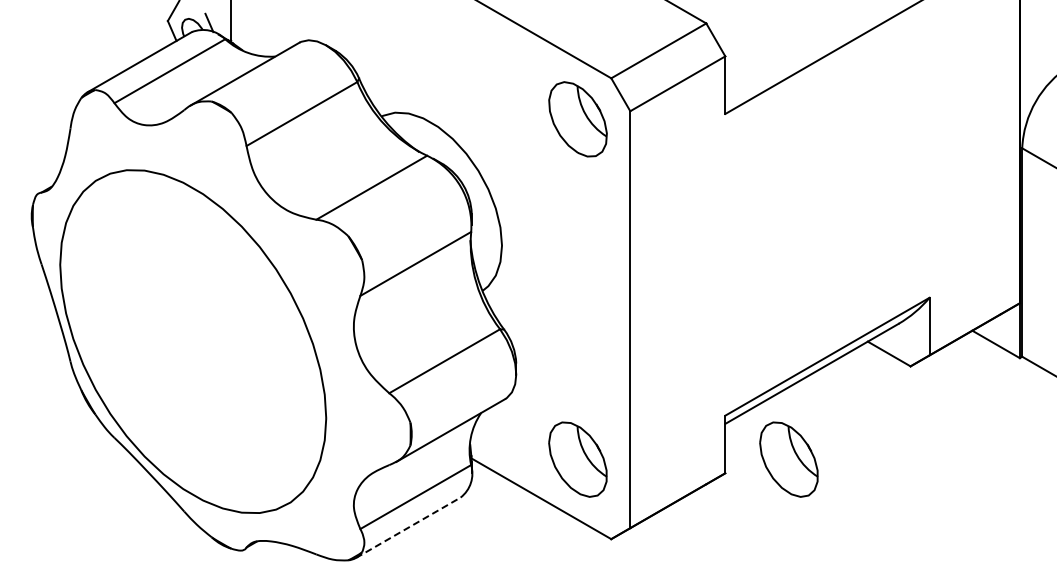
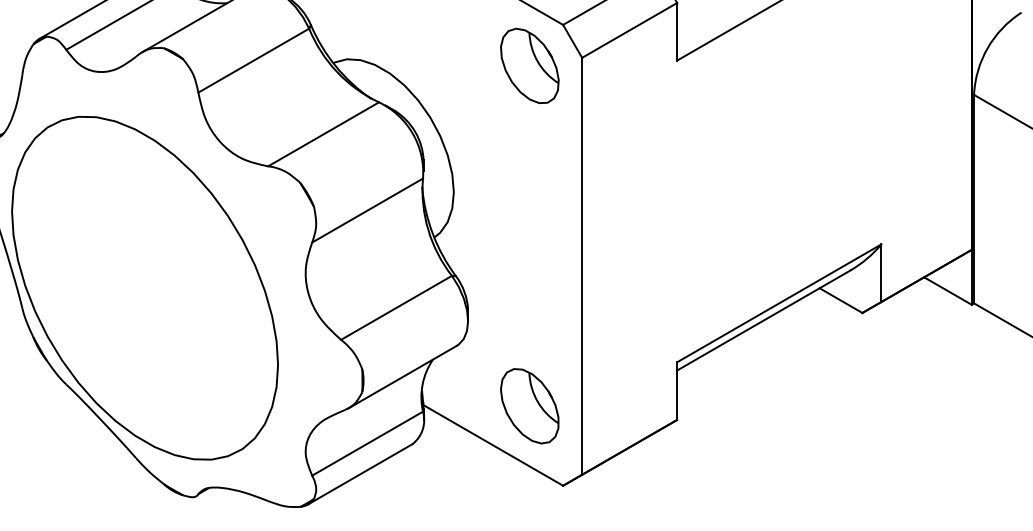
part: (788, 459) -> (740, 406), removed
line: (408, 527) -> (360, 474), dashed -> solid

